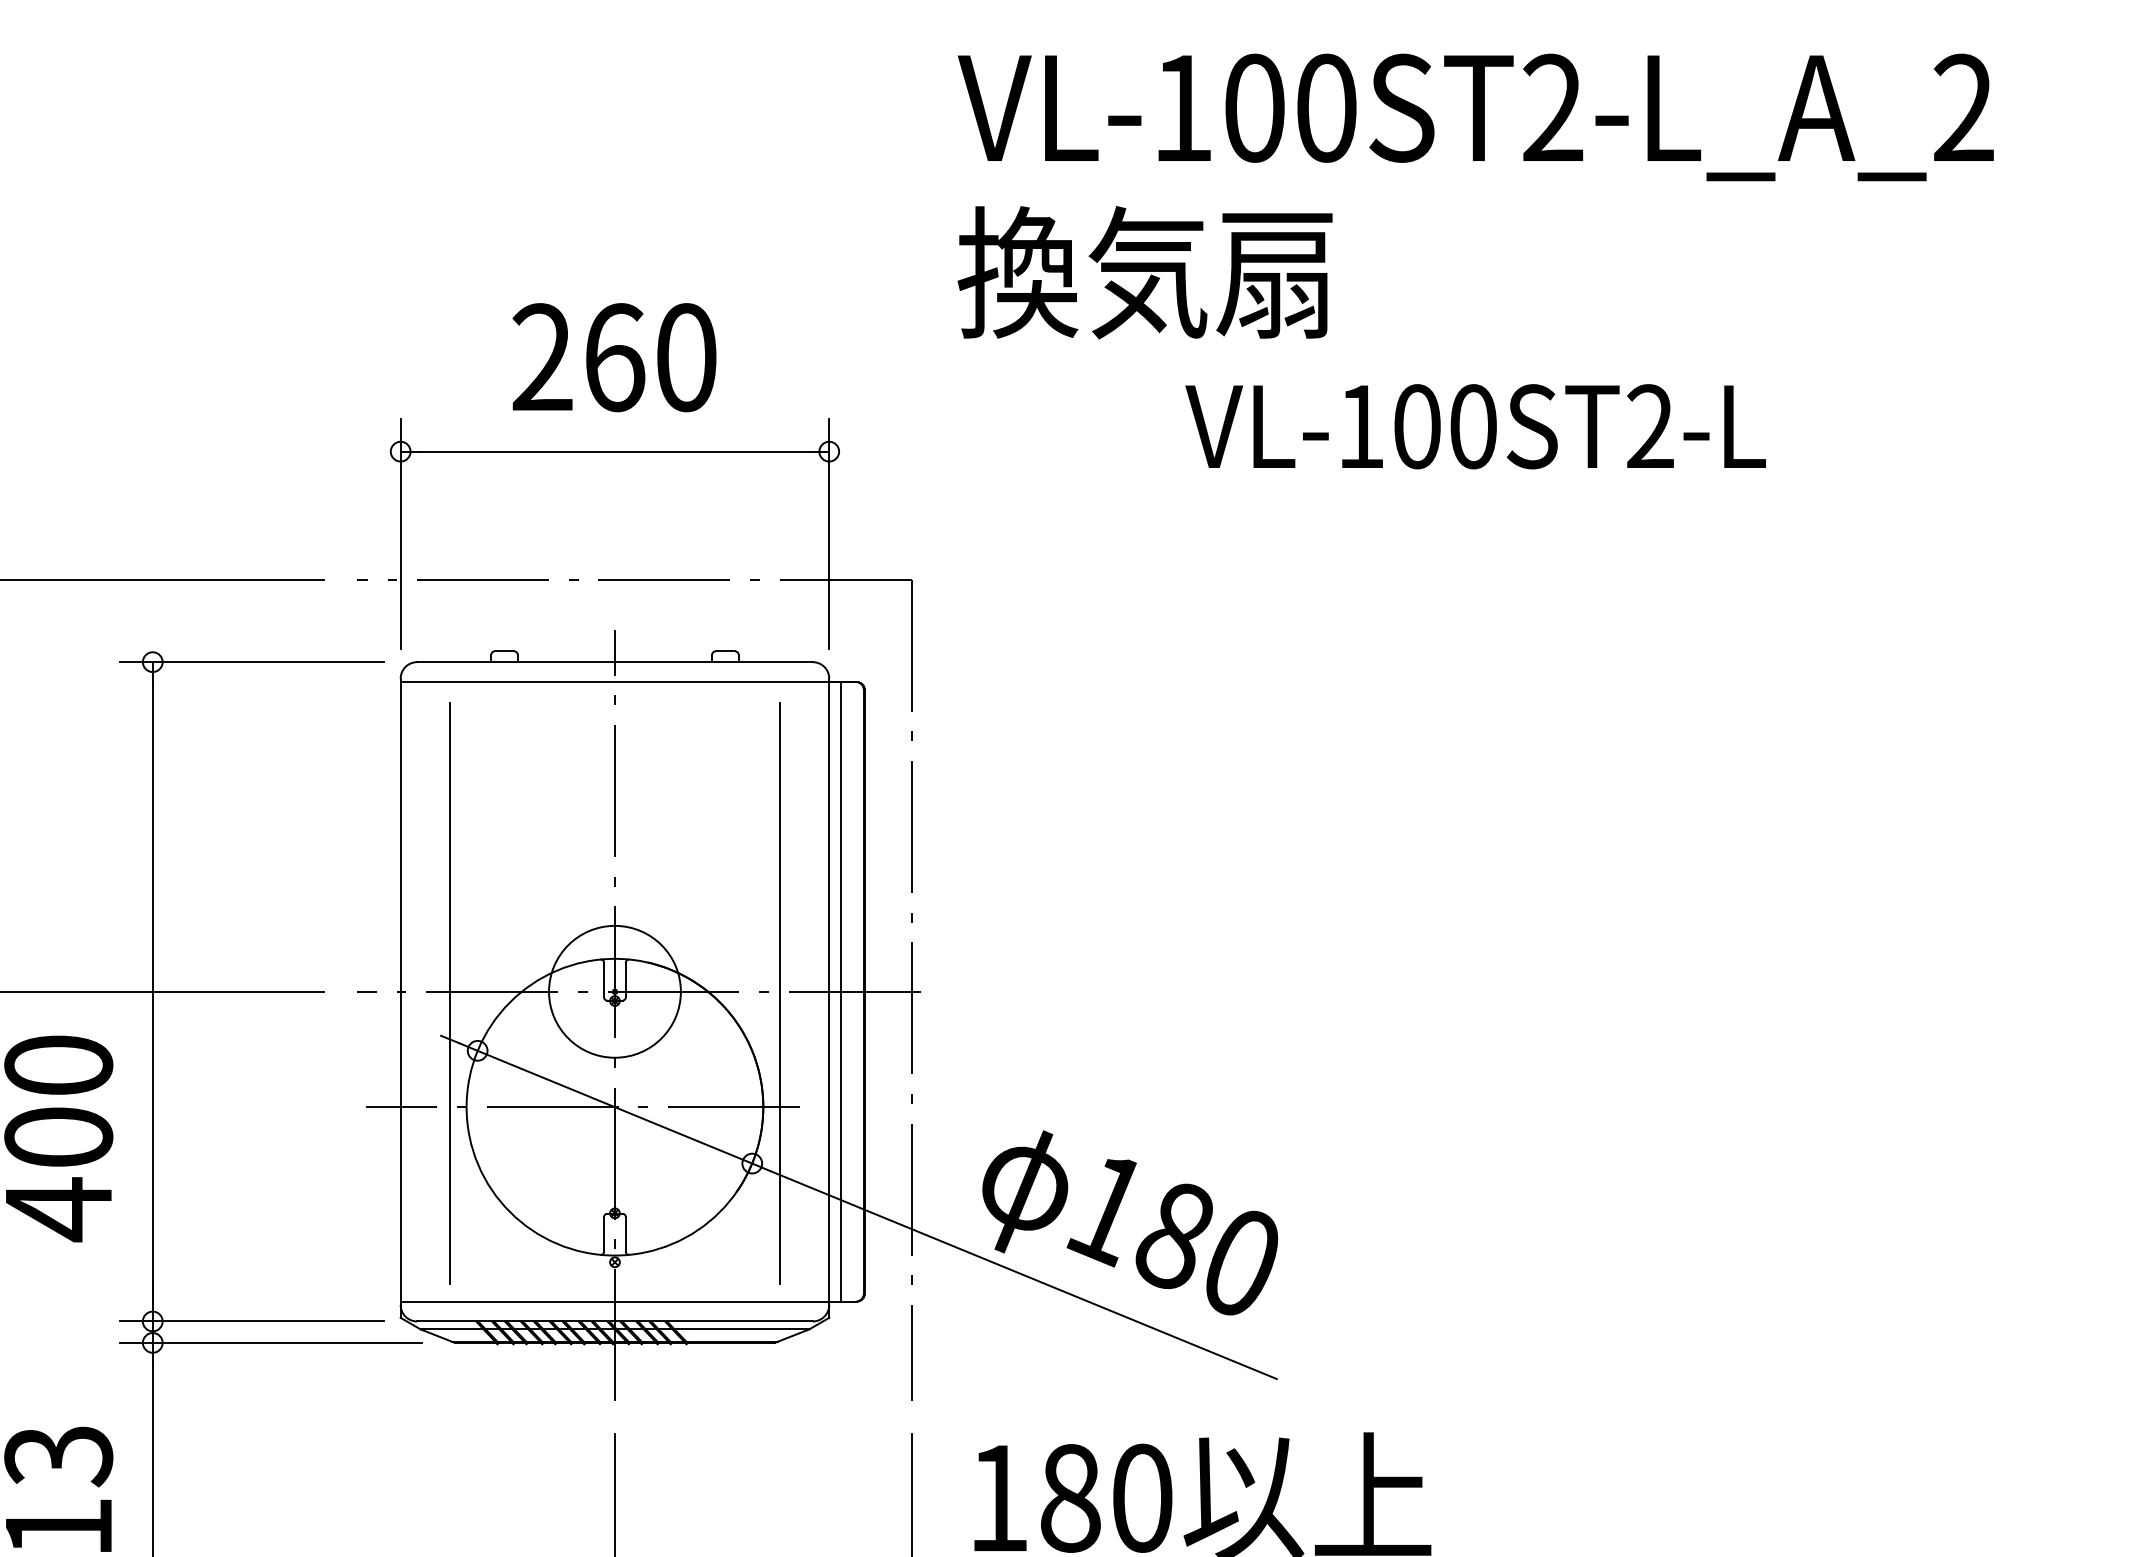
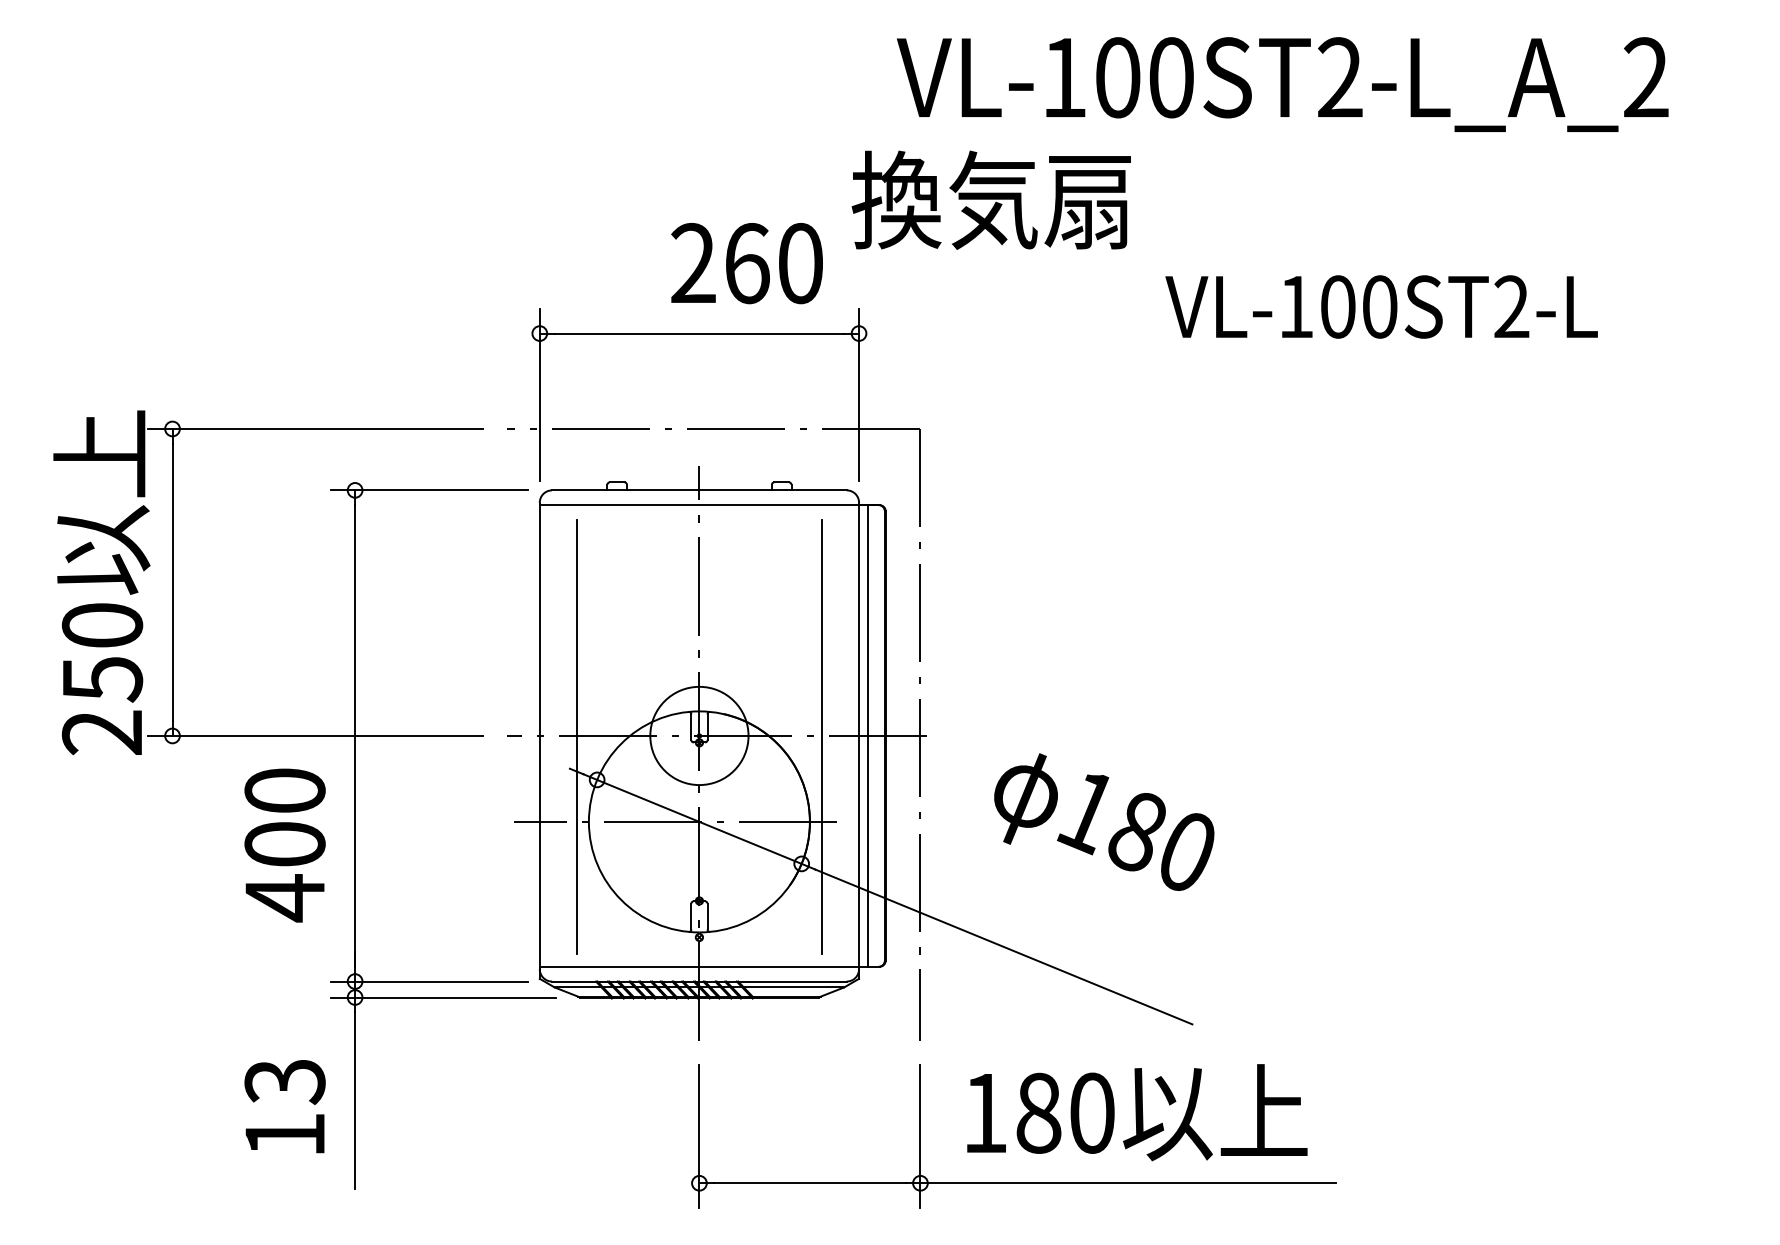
text: (1475, 117) -> (1282, 84), moved
text: (1143, 271) -> (990, 199), moved
text: (613, 357) -> (746, 263), moved
text: (1475, 426) -> (1381, 306), moved
text: (1130, 1222) -> (1104, 821), moved

